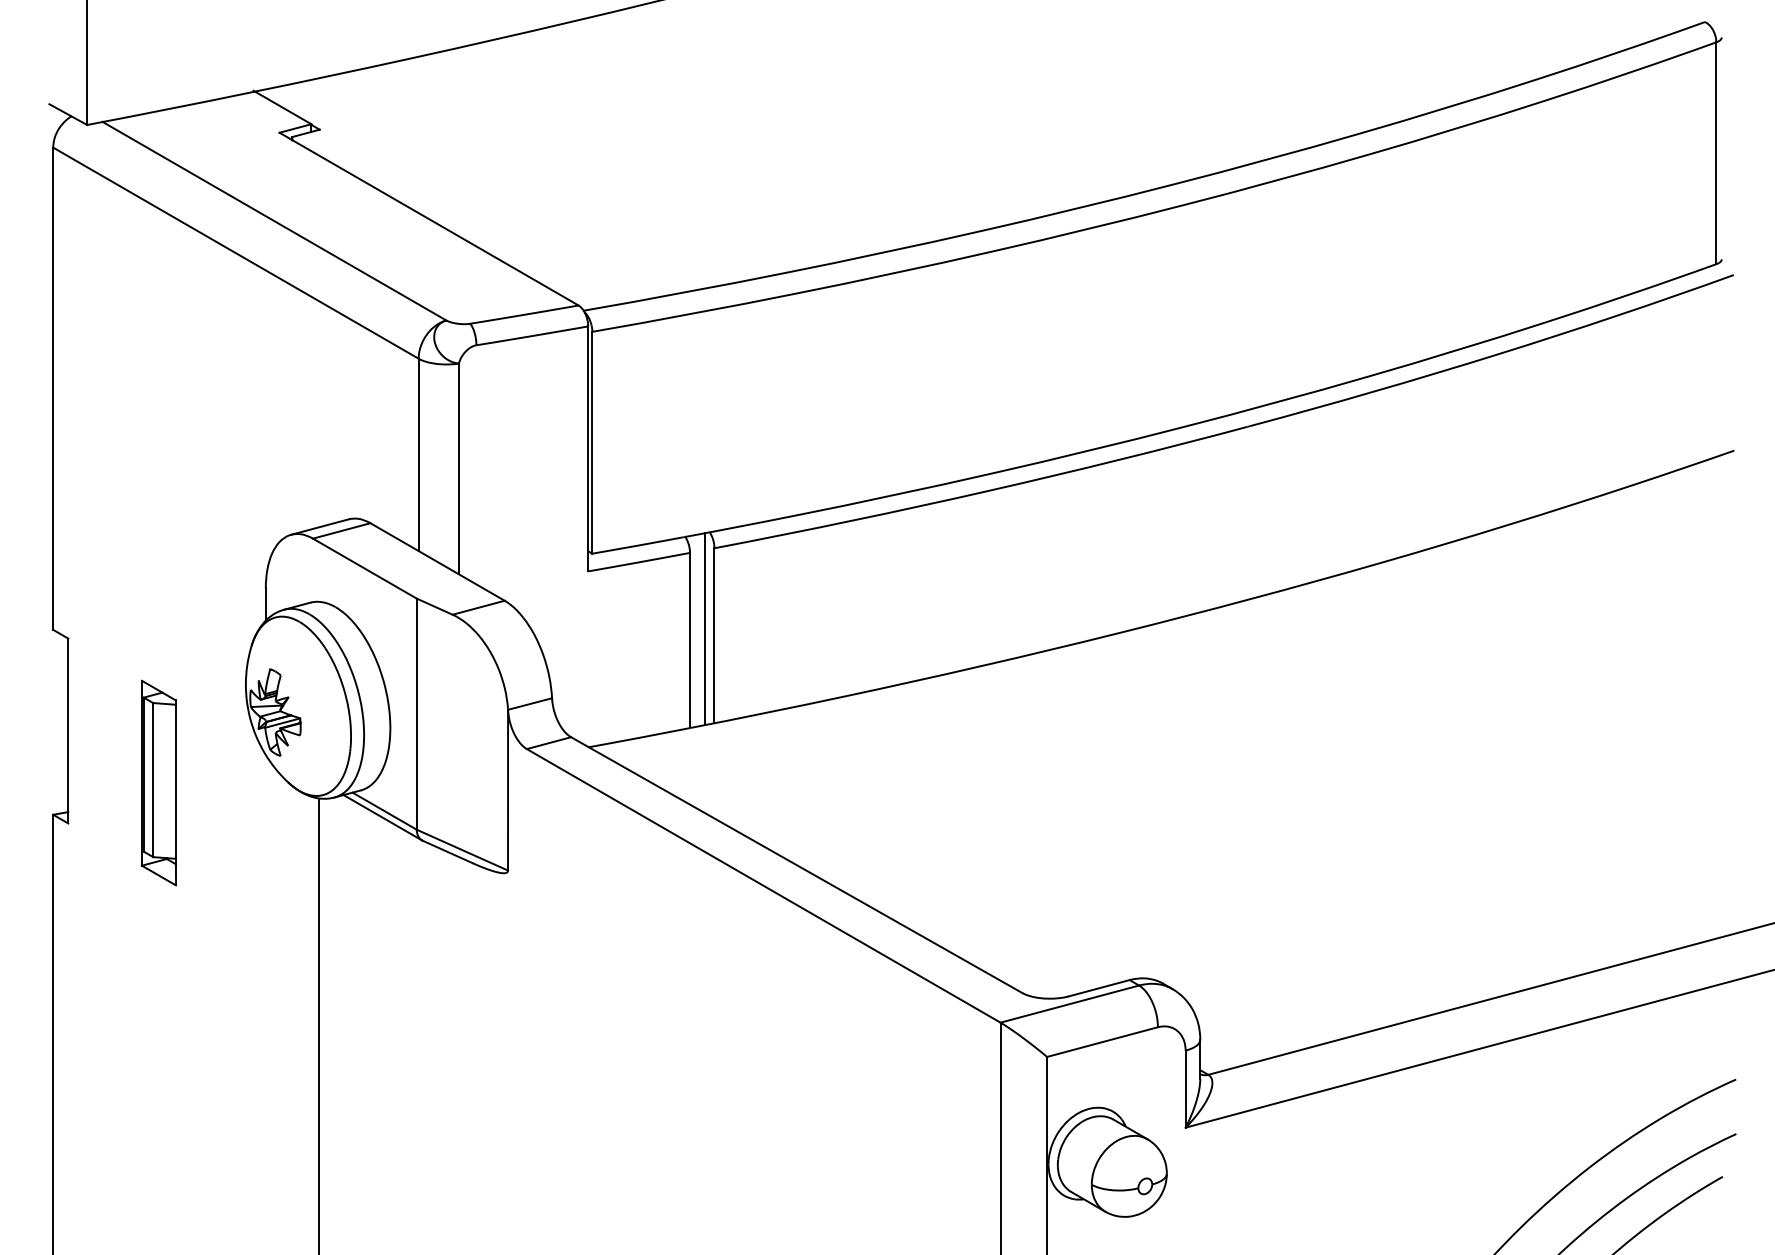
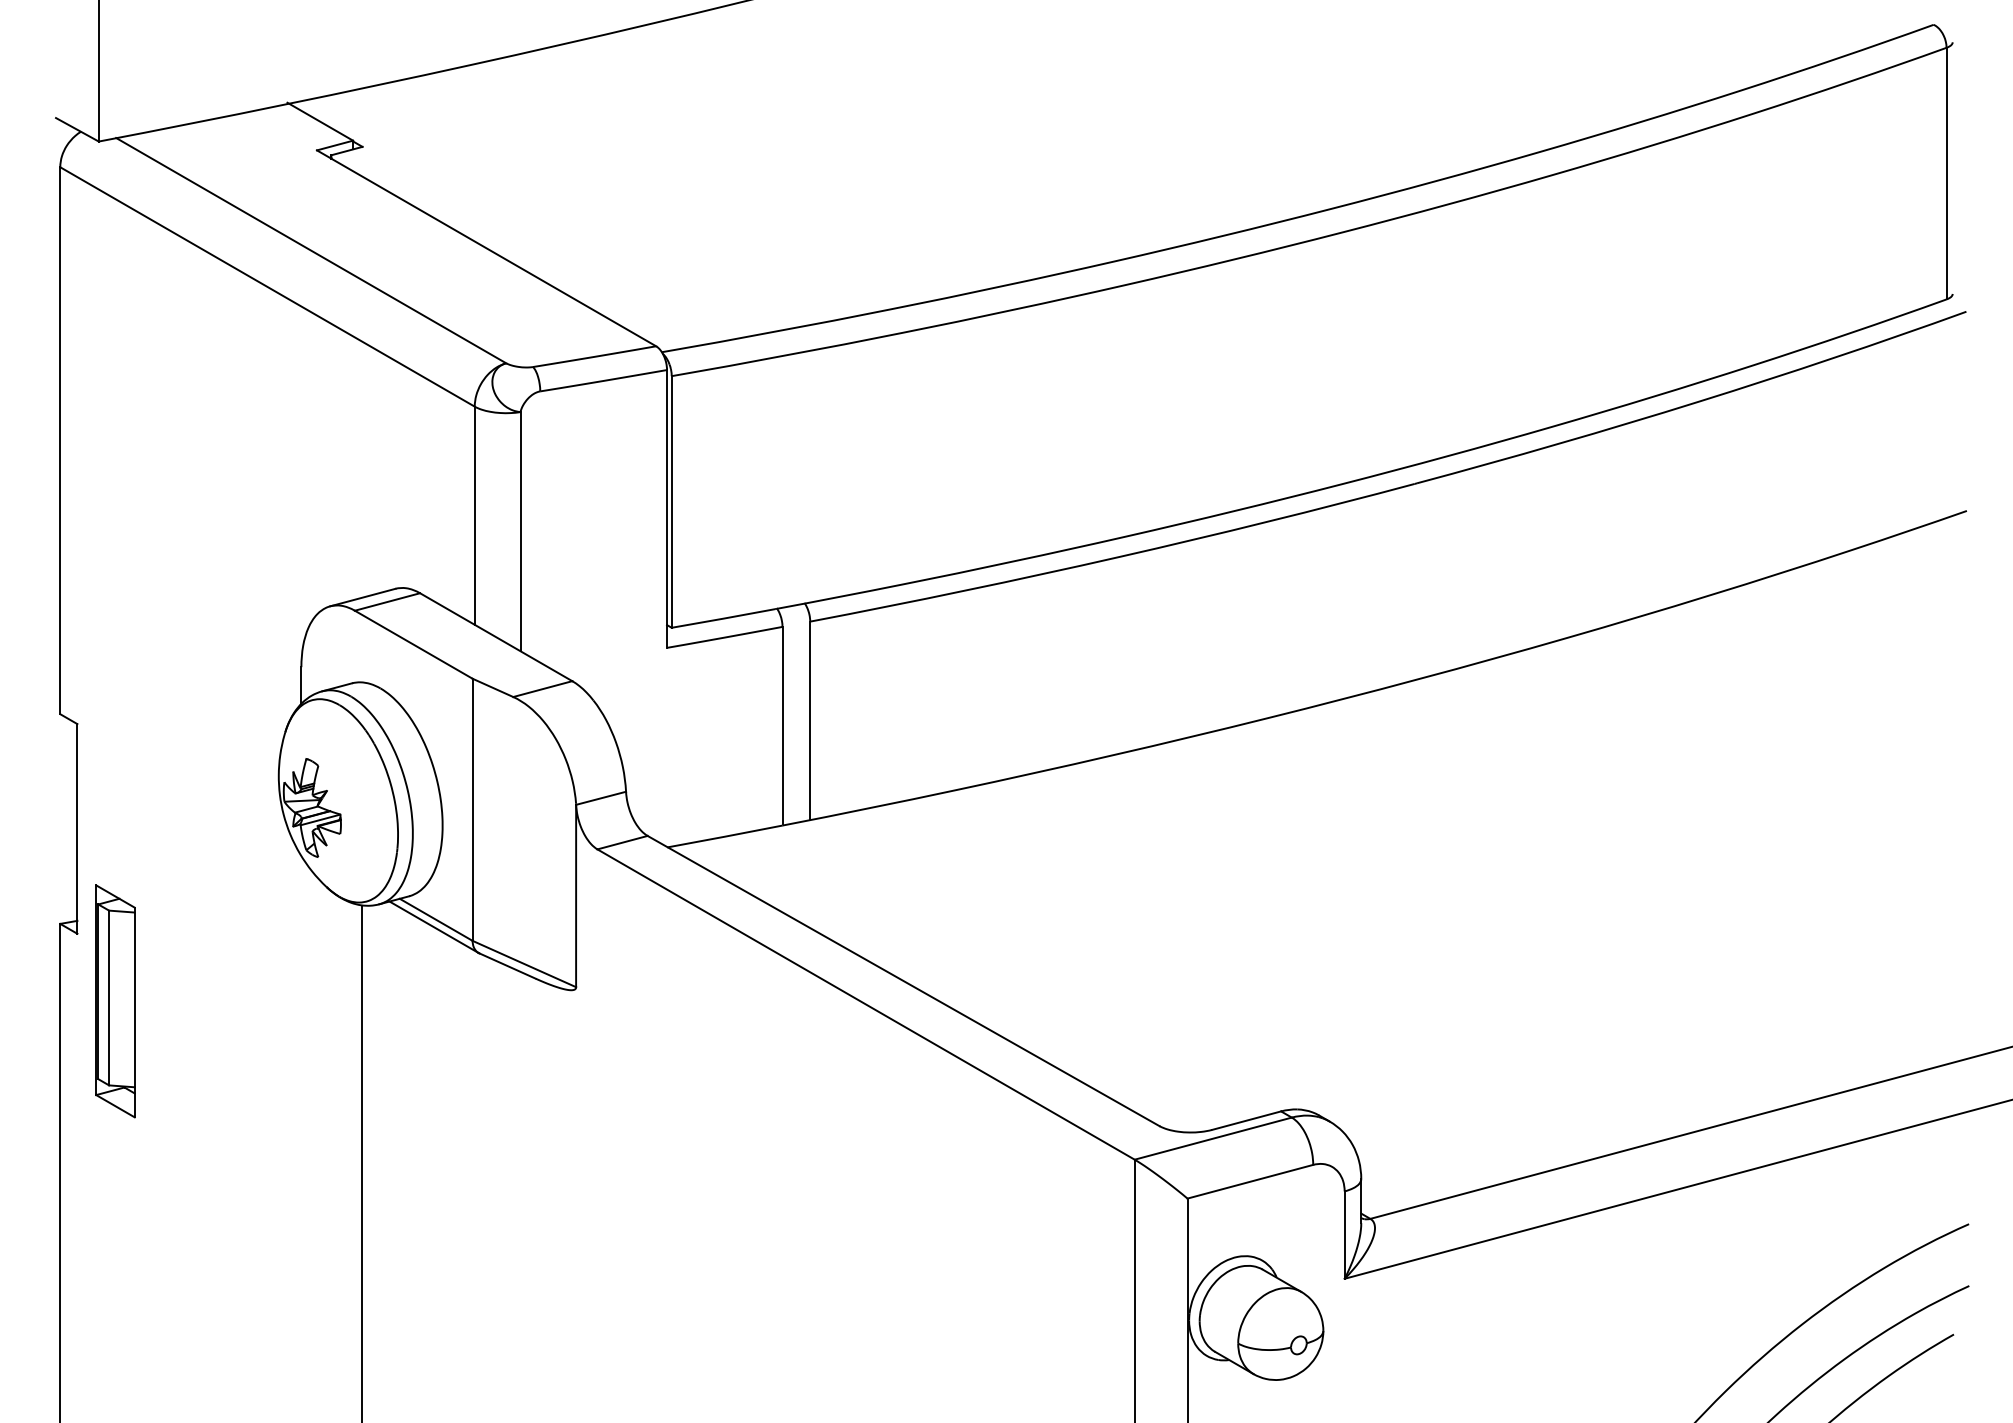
line: (704, 627) -> (798, 711), removed
part: (158, 782) -> (115, 1000), moved

